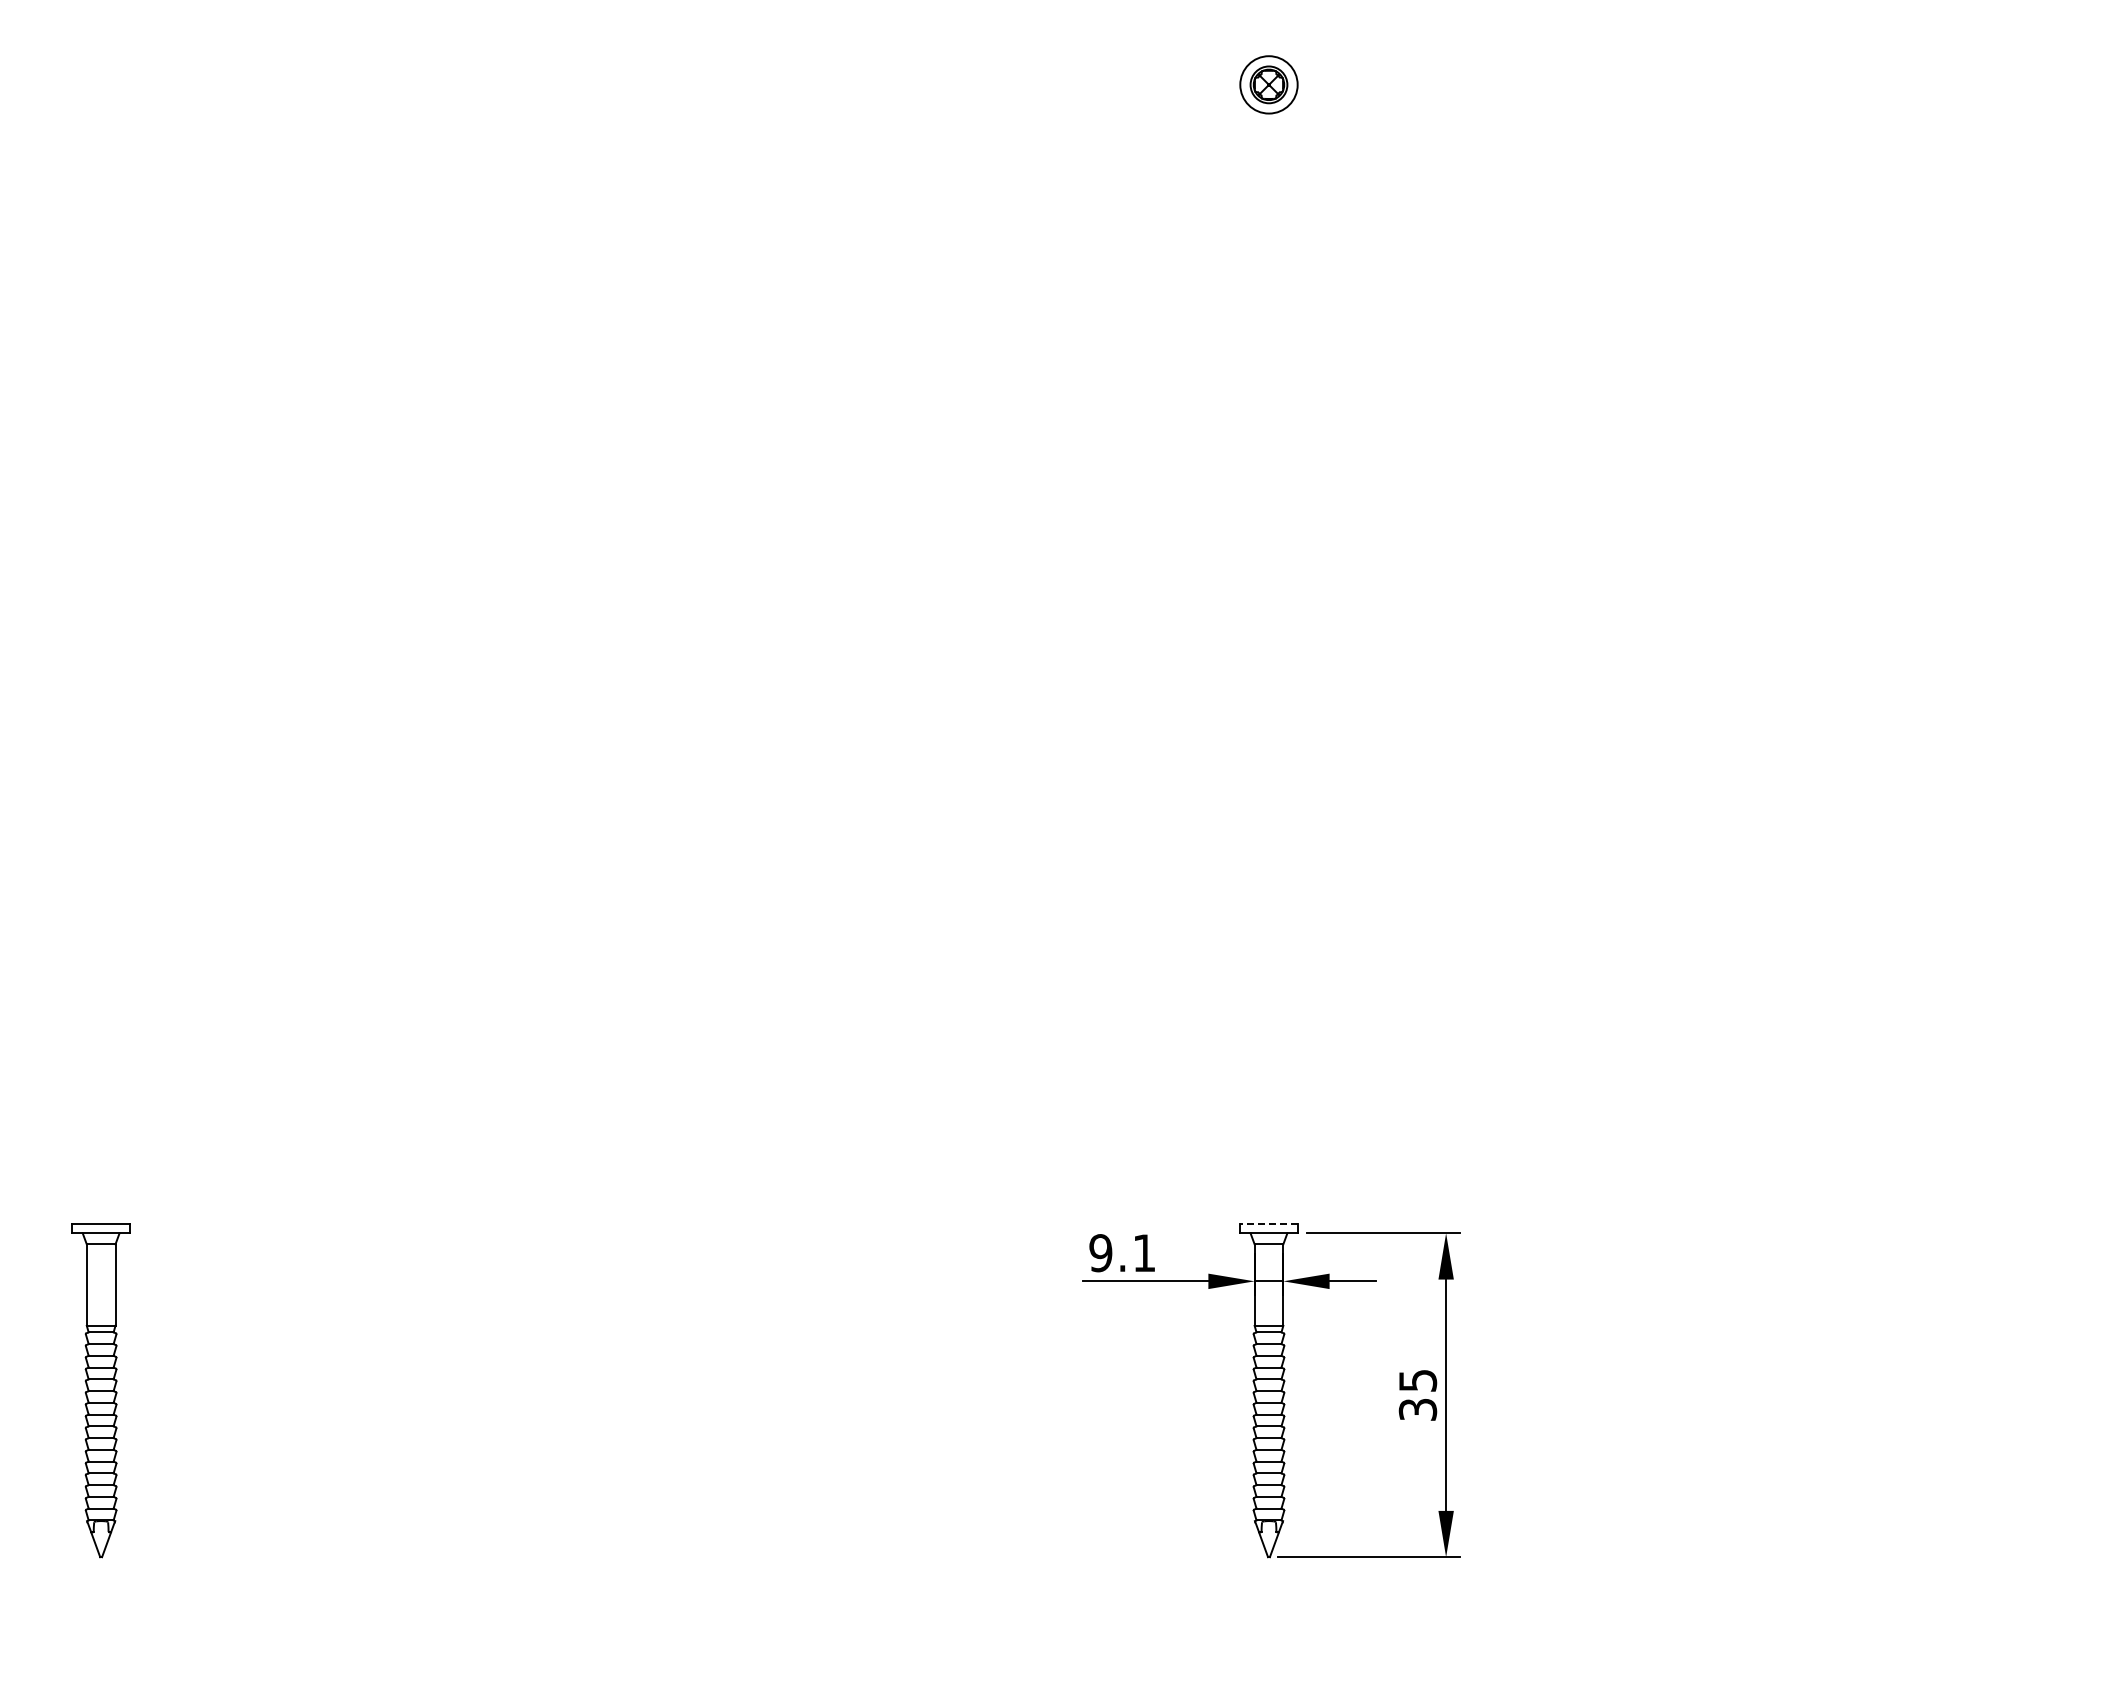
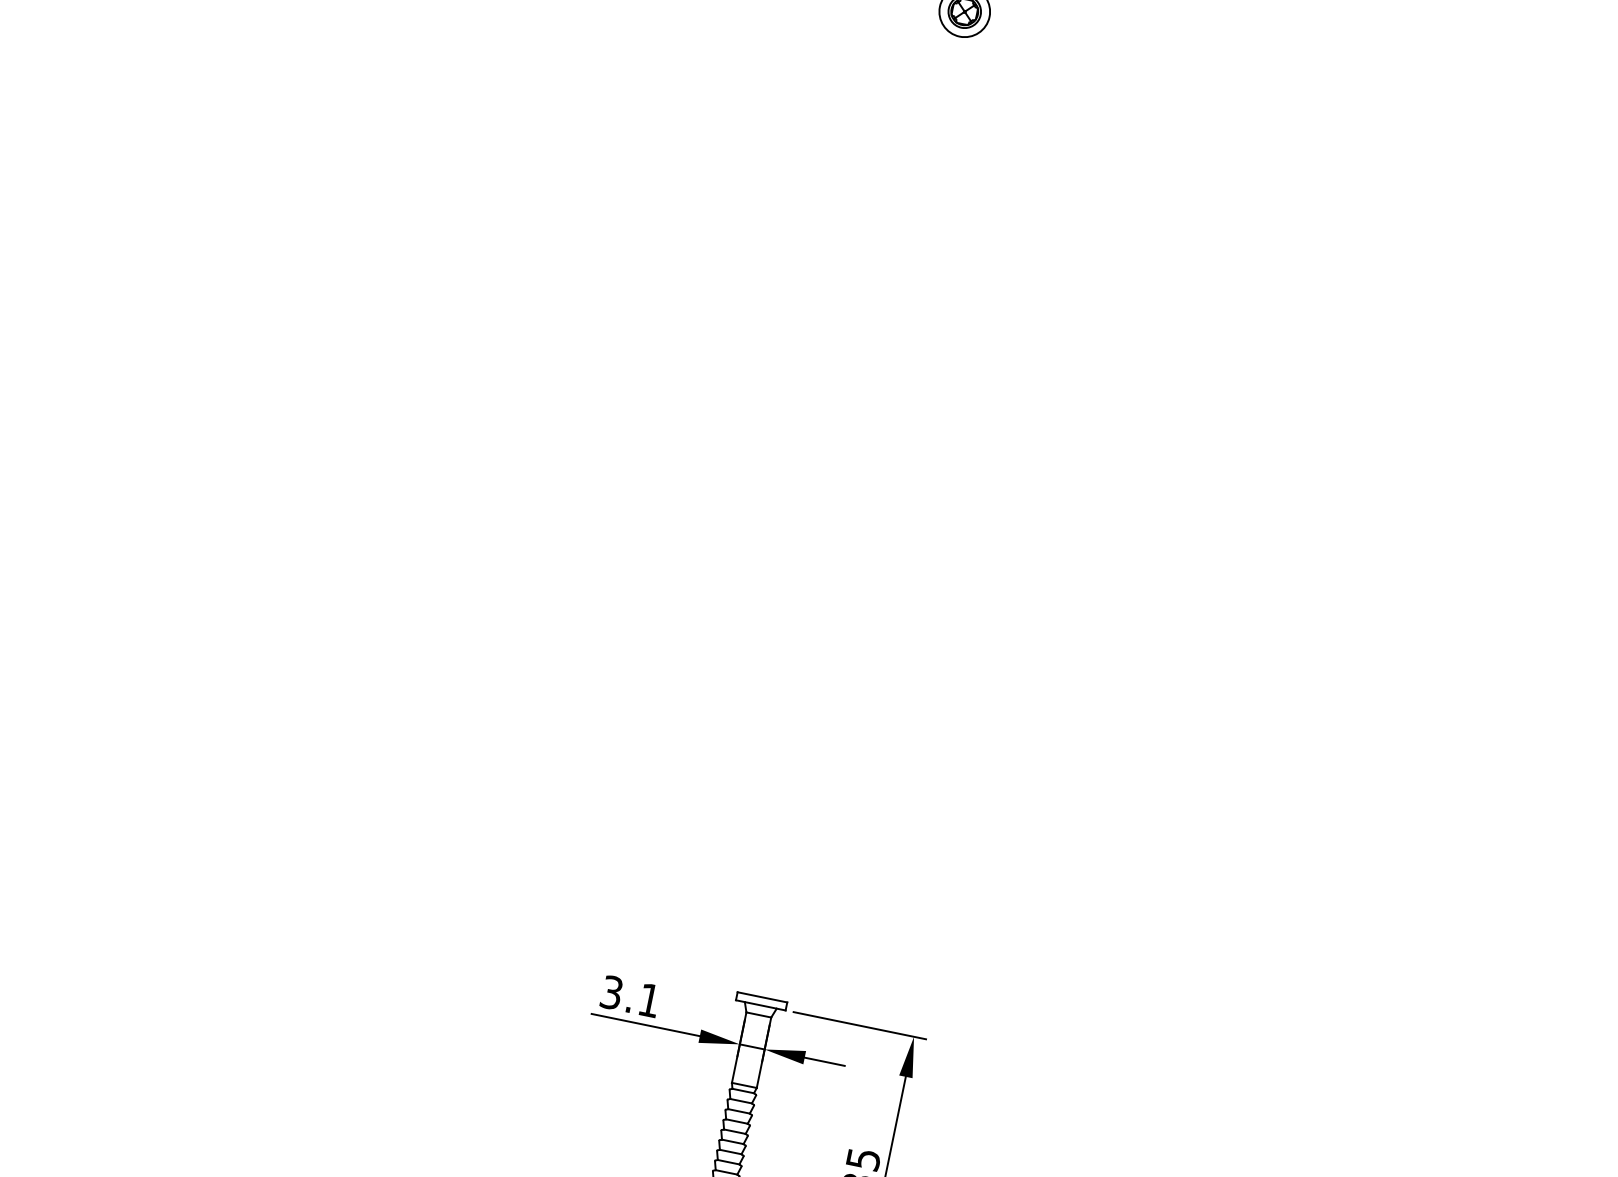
line: (1268, 1224) -> (761, 997), dashed -> solid
text: (1100, 1253) -> (611, 992), 9.1 -> 3.1

